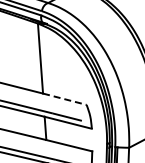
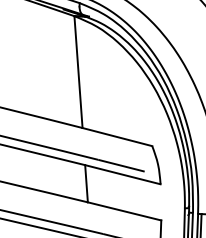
line: (64, 99) -> (116, 137), dashed -> solid

